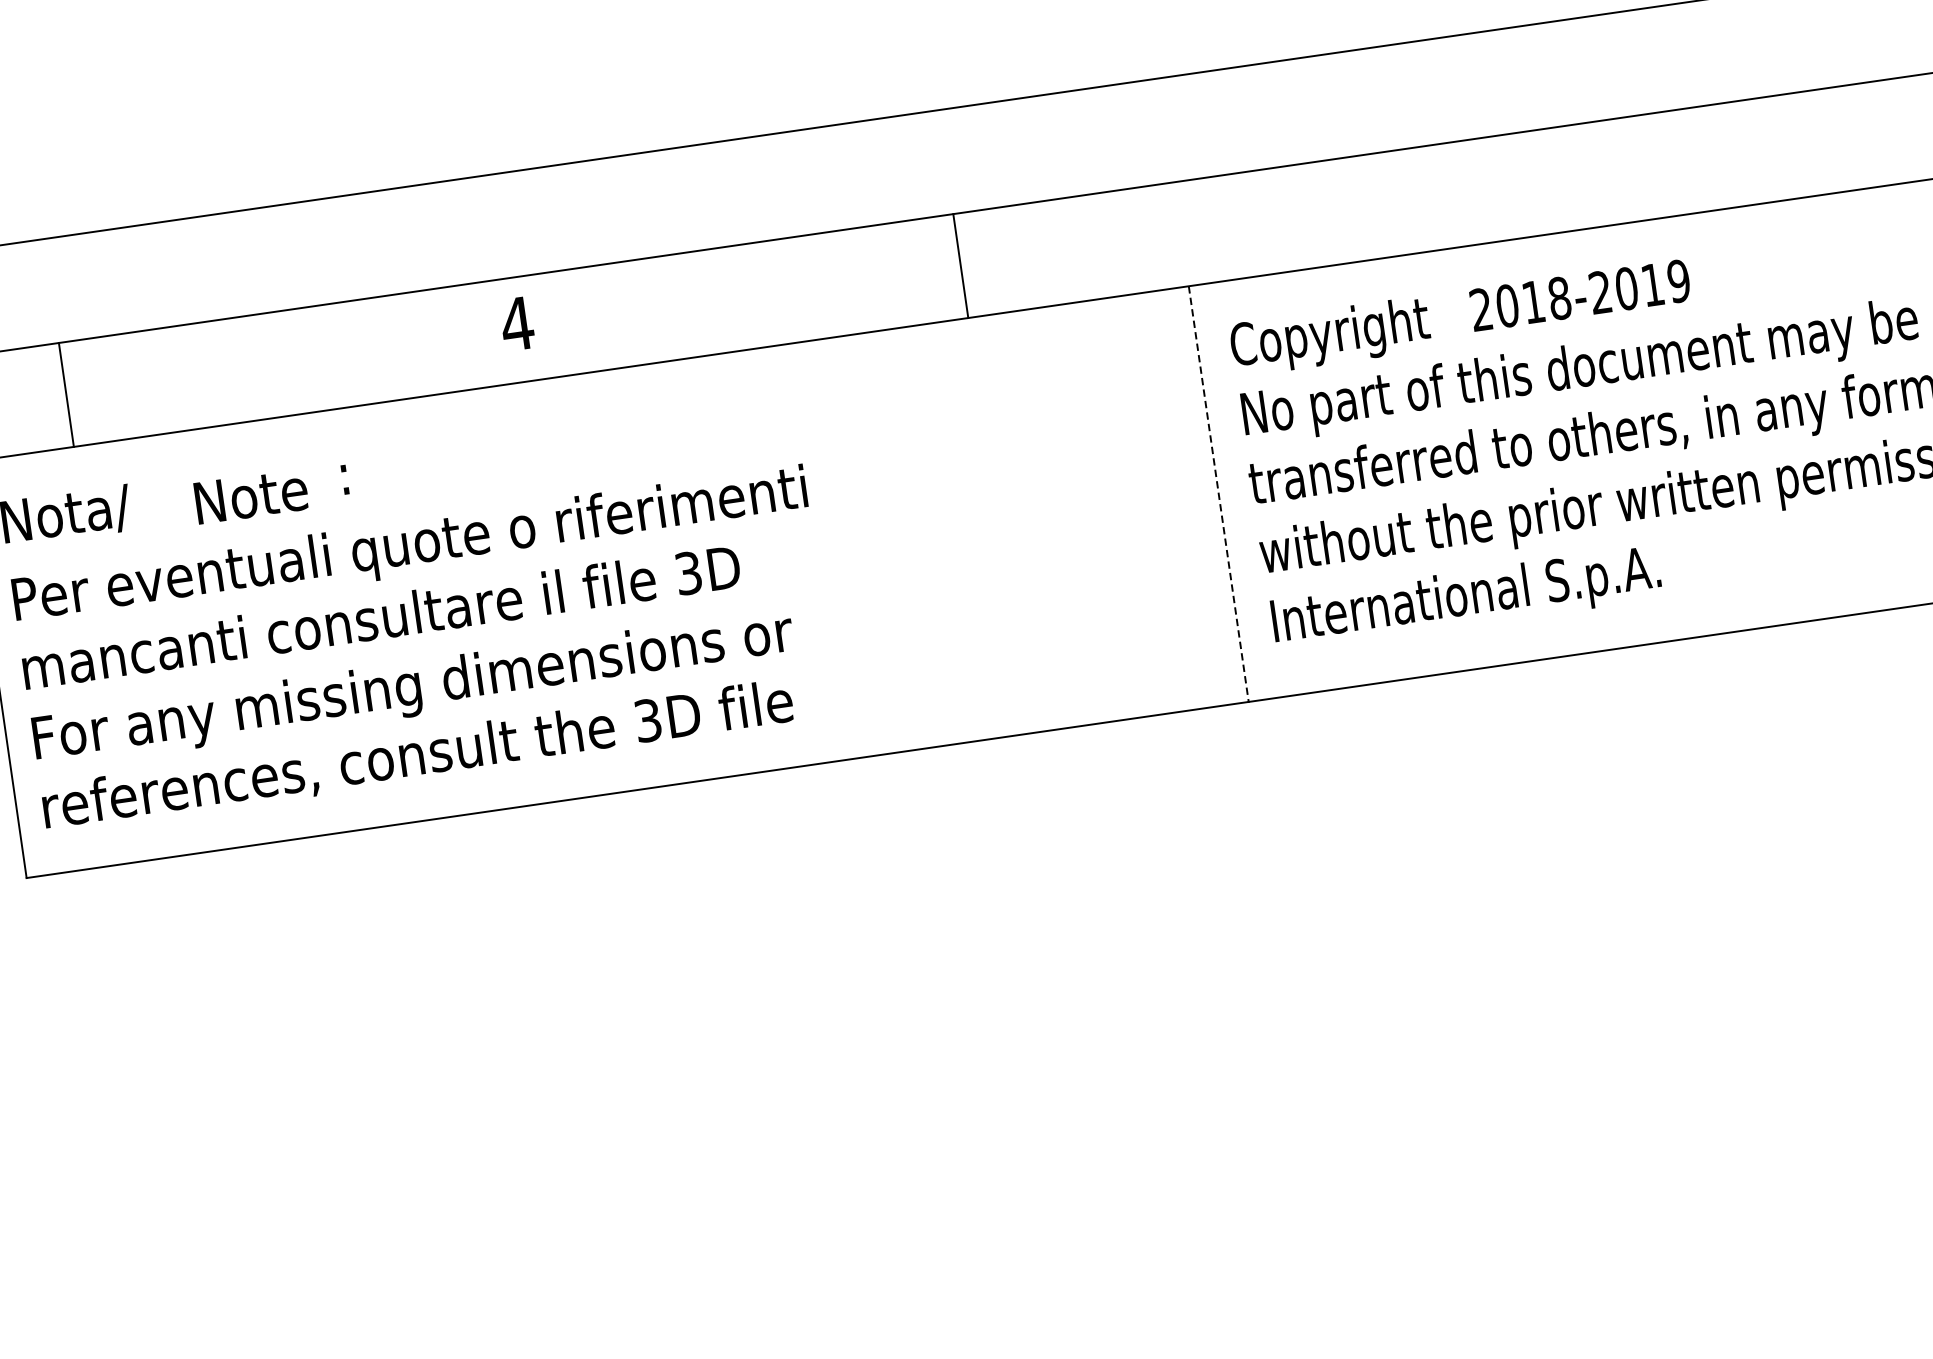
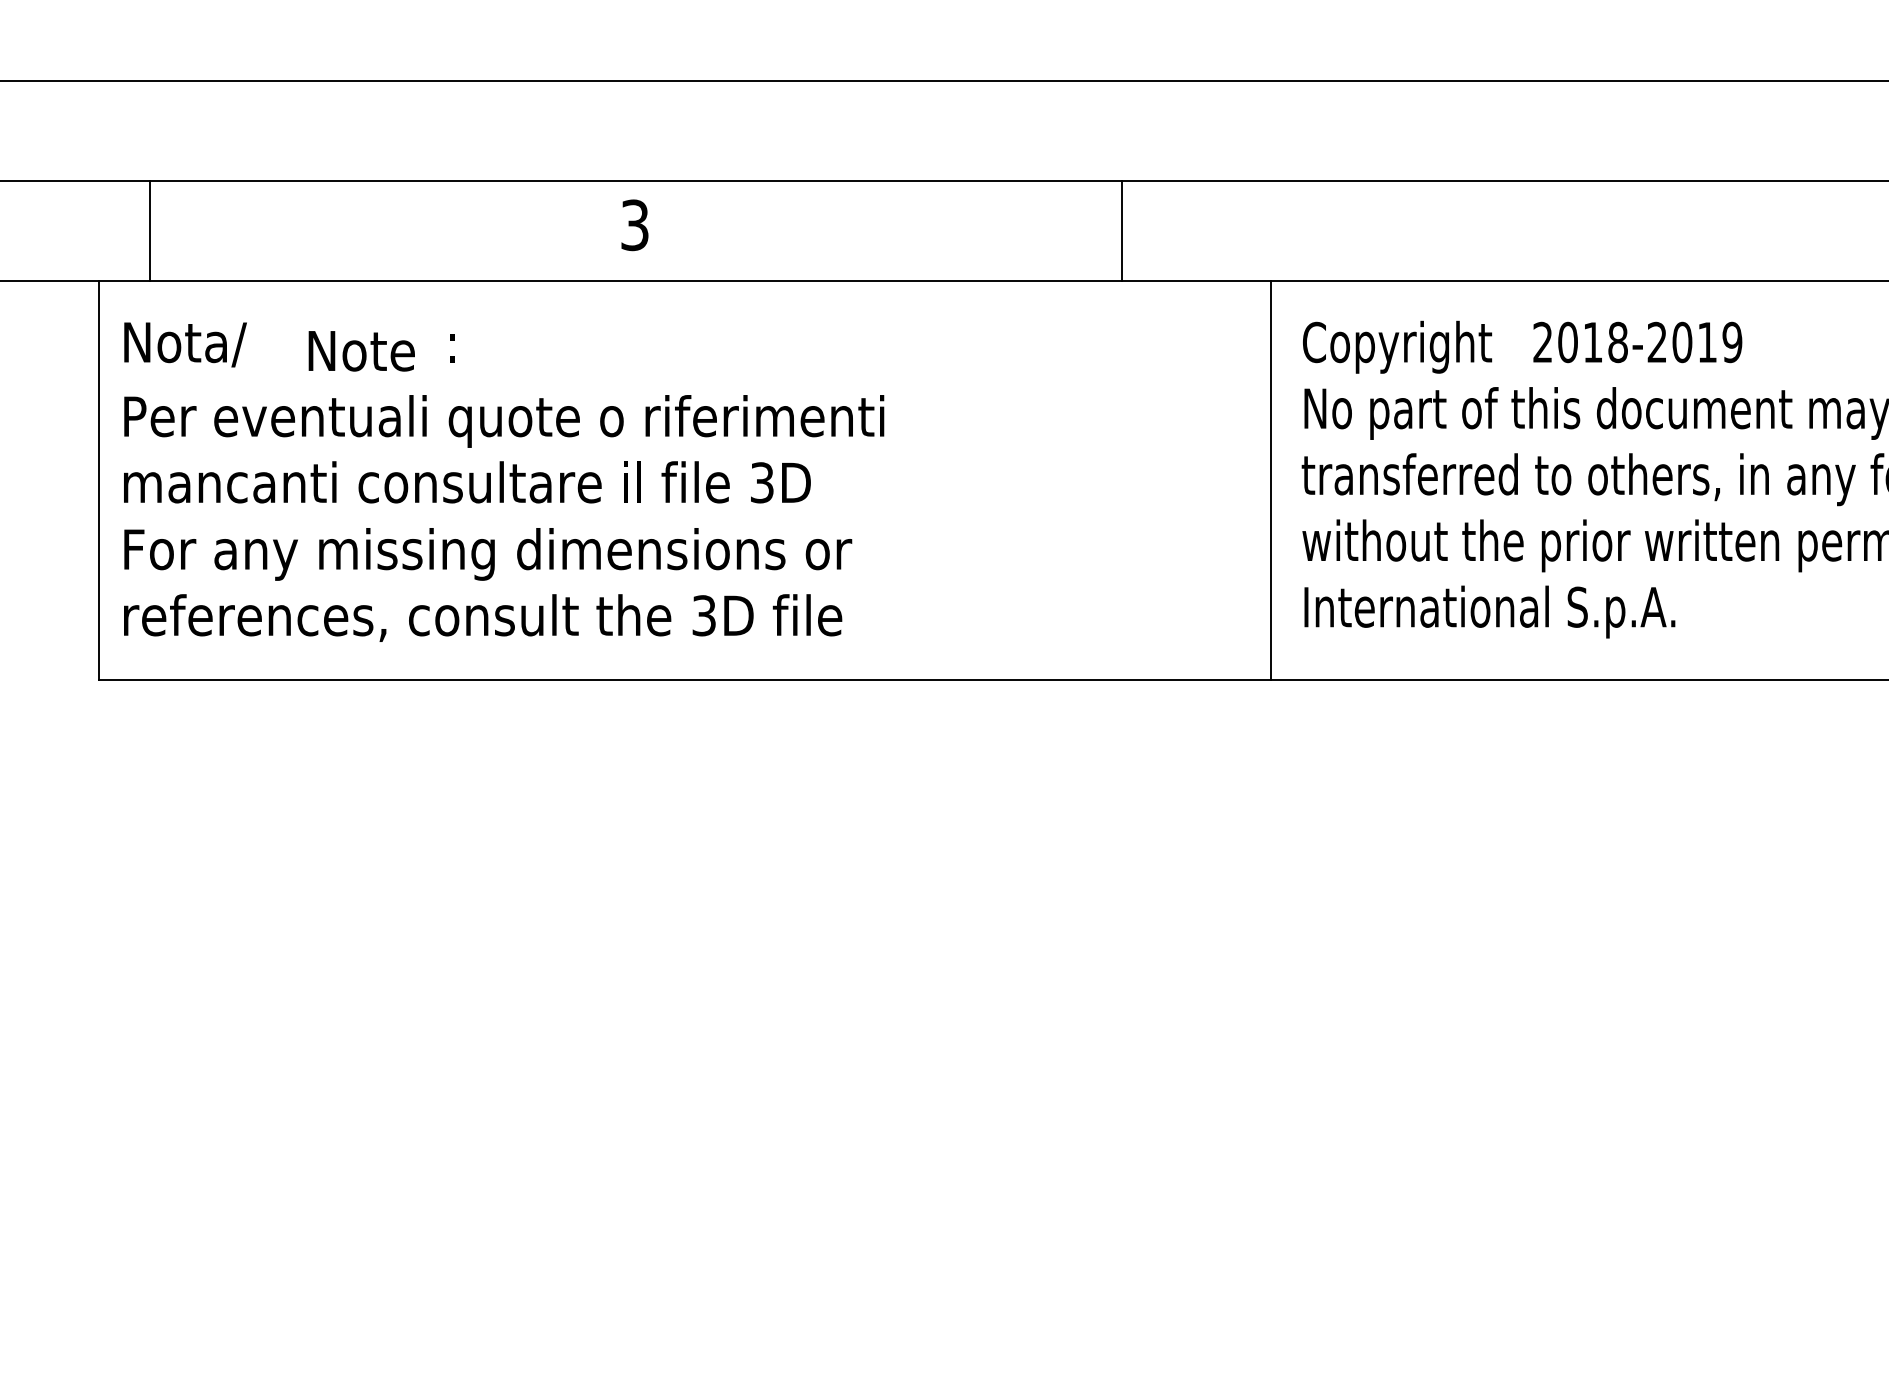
line: (960, 265) -> (1121, 230), moved
text: (516, 324) -> (634, 225), 4 -> 3
line: (66, 394) -> (149, 230), moved
line: (1219, 494) -> (1271, 480), dashed -> solid

